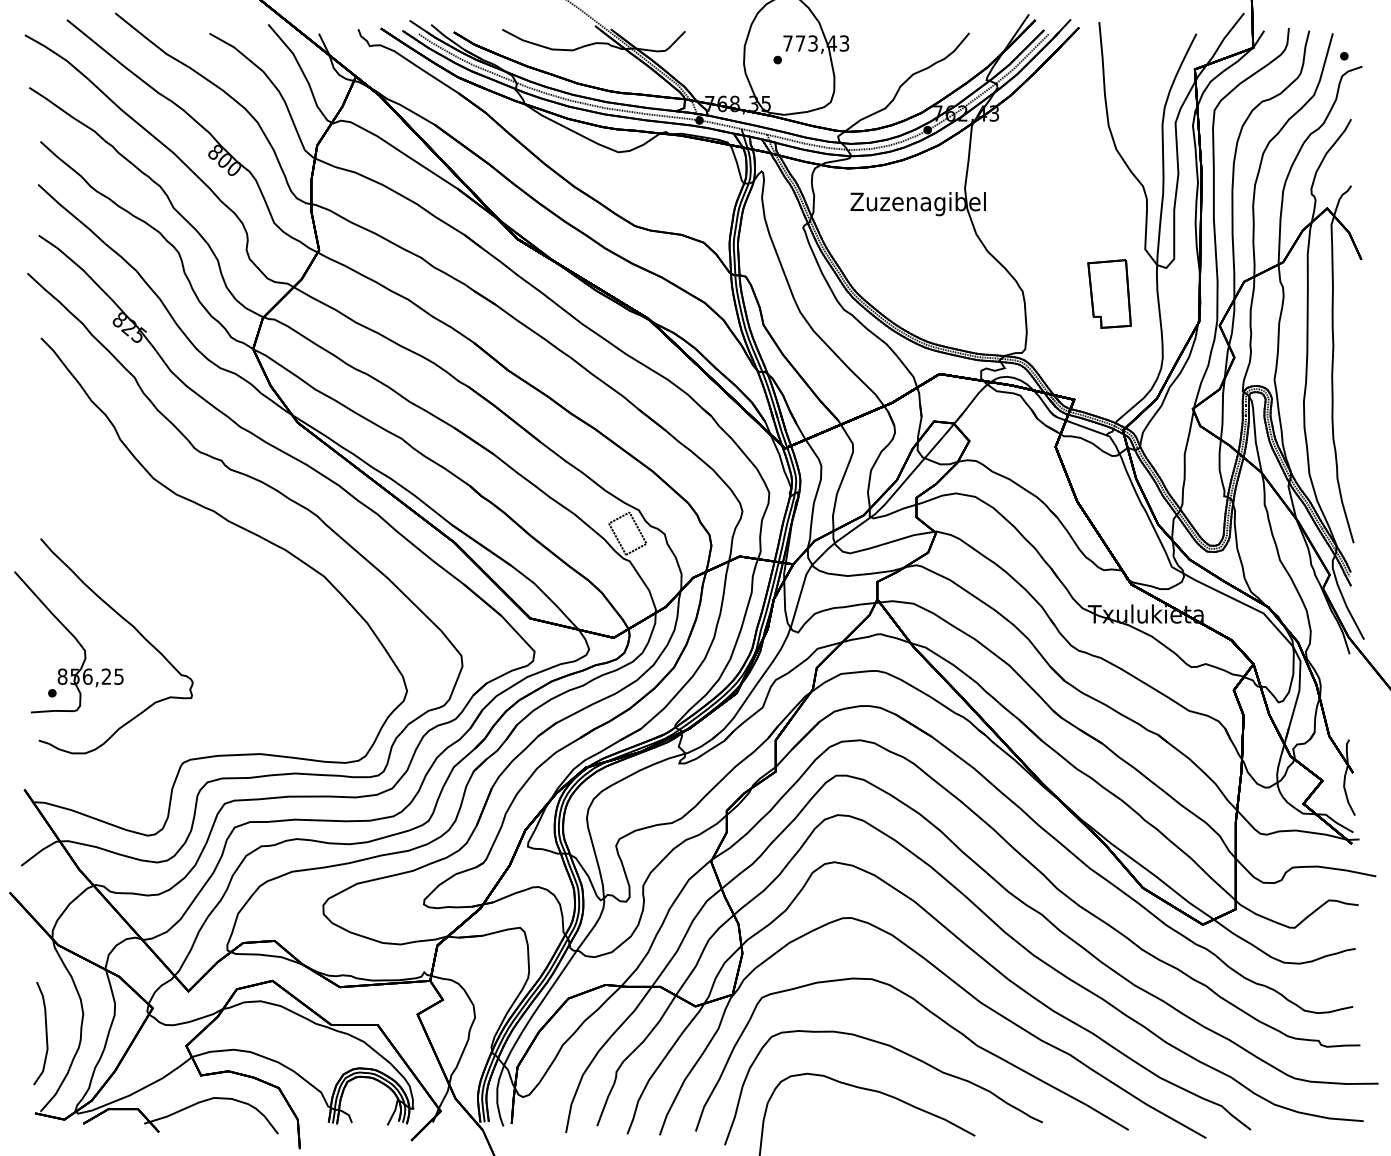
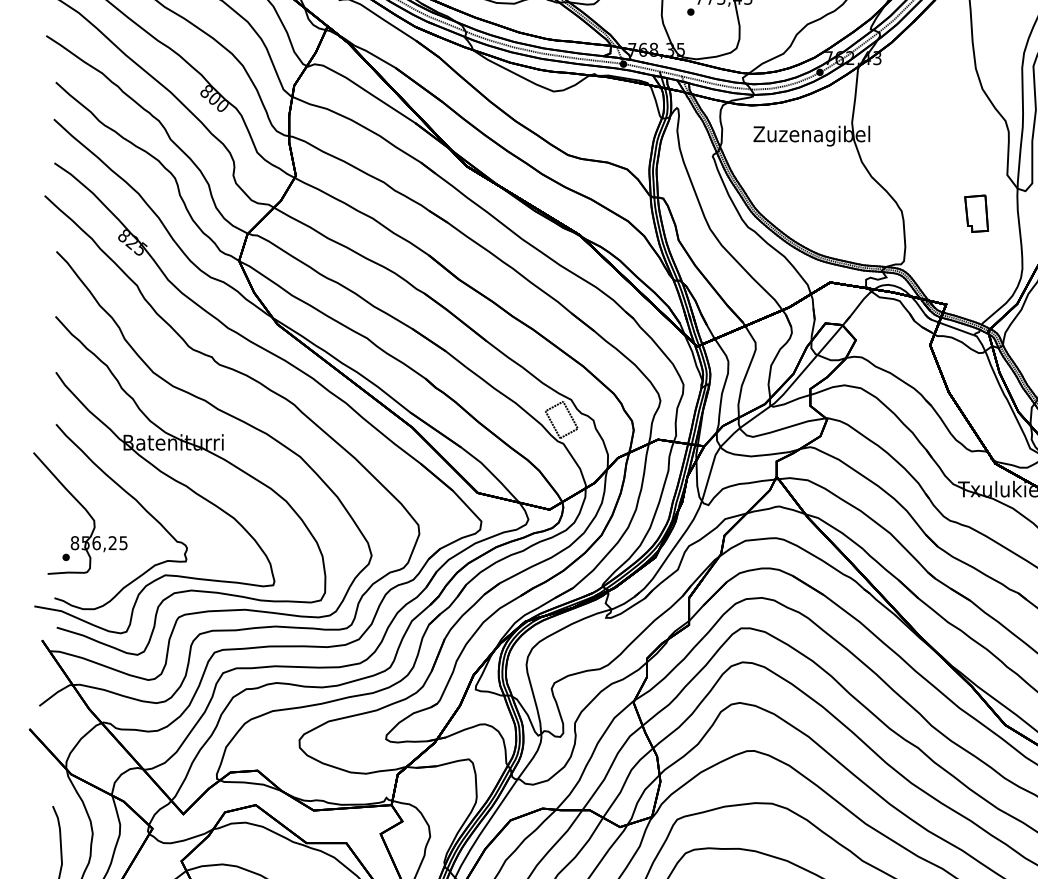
part: (1109, 294) -> (976, 213), size x0.62
part: (184, 610) -> (179, 486), added

